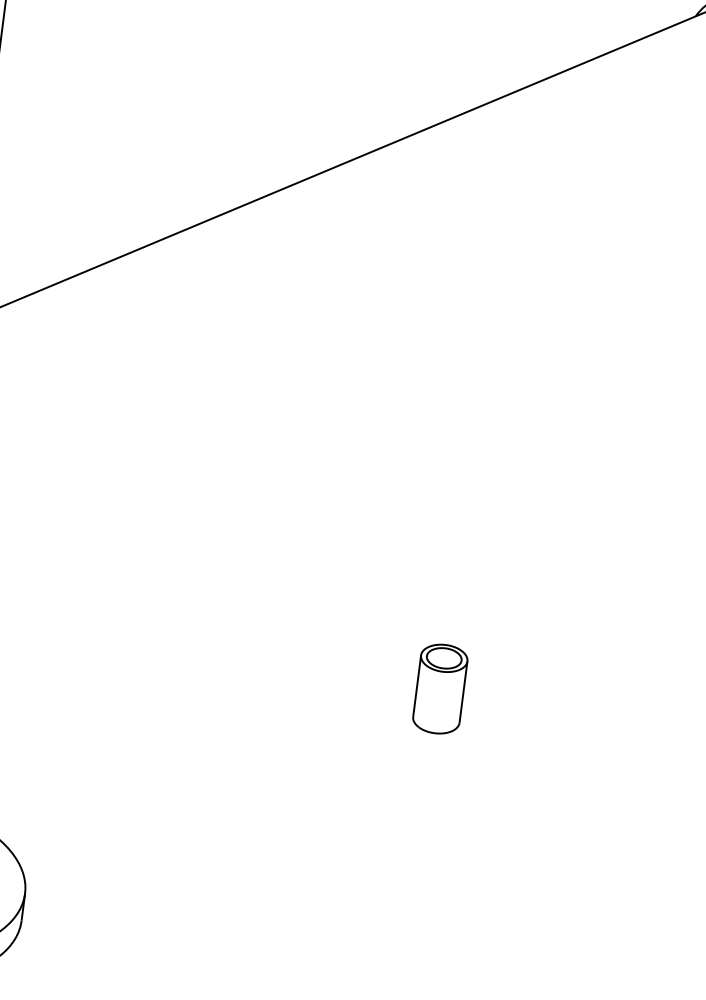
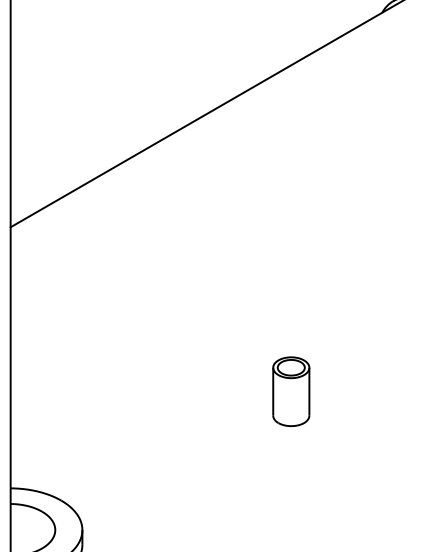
part: (440, 688) -> (291, 391), size x1.43

